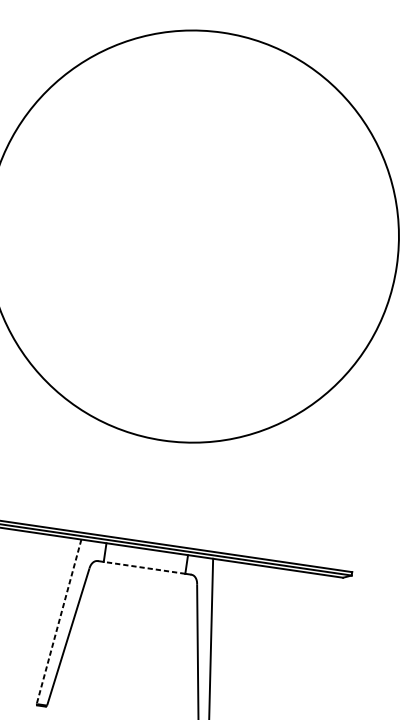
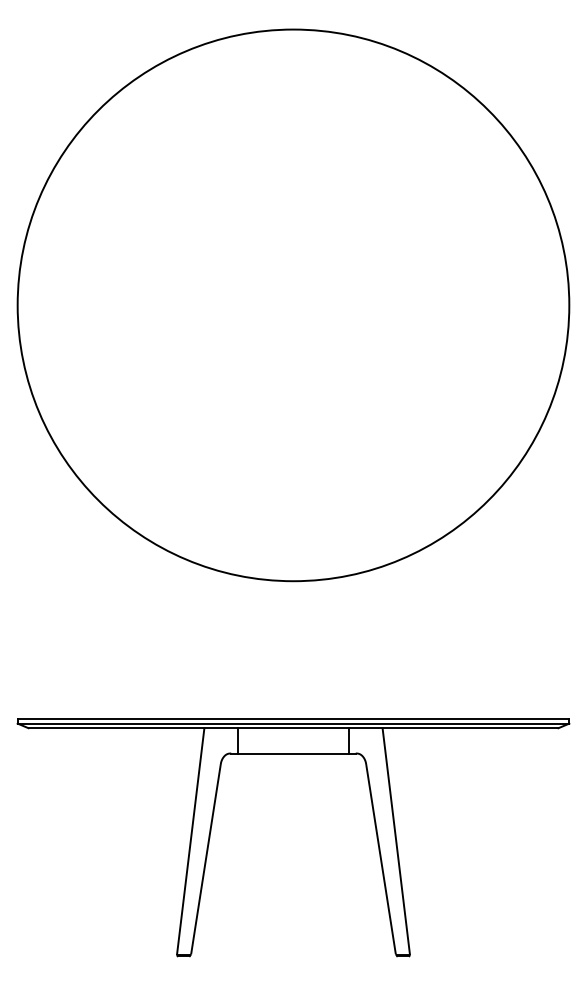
line: (144, 567) -> (293, 753), dashed -> solid
line: (58, 621) -> (190, 841), dashed -> solid

